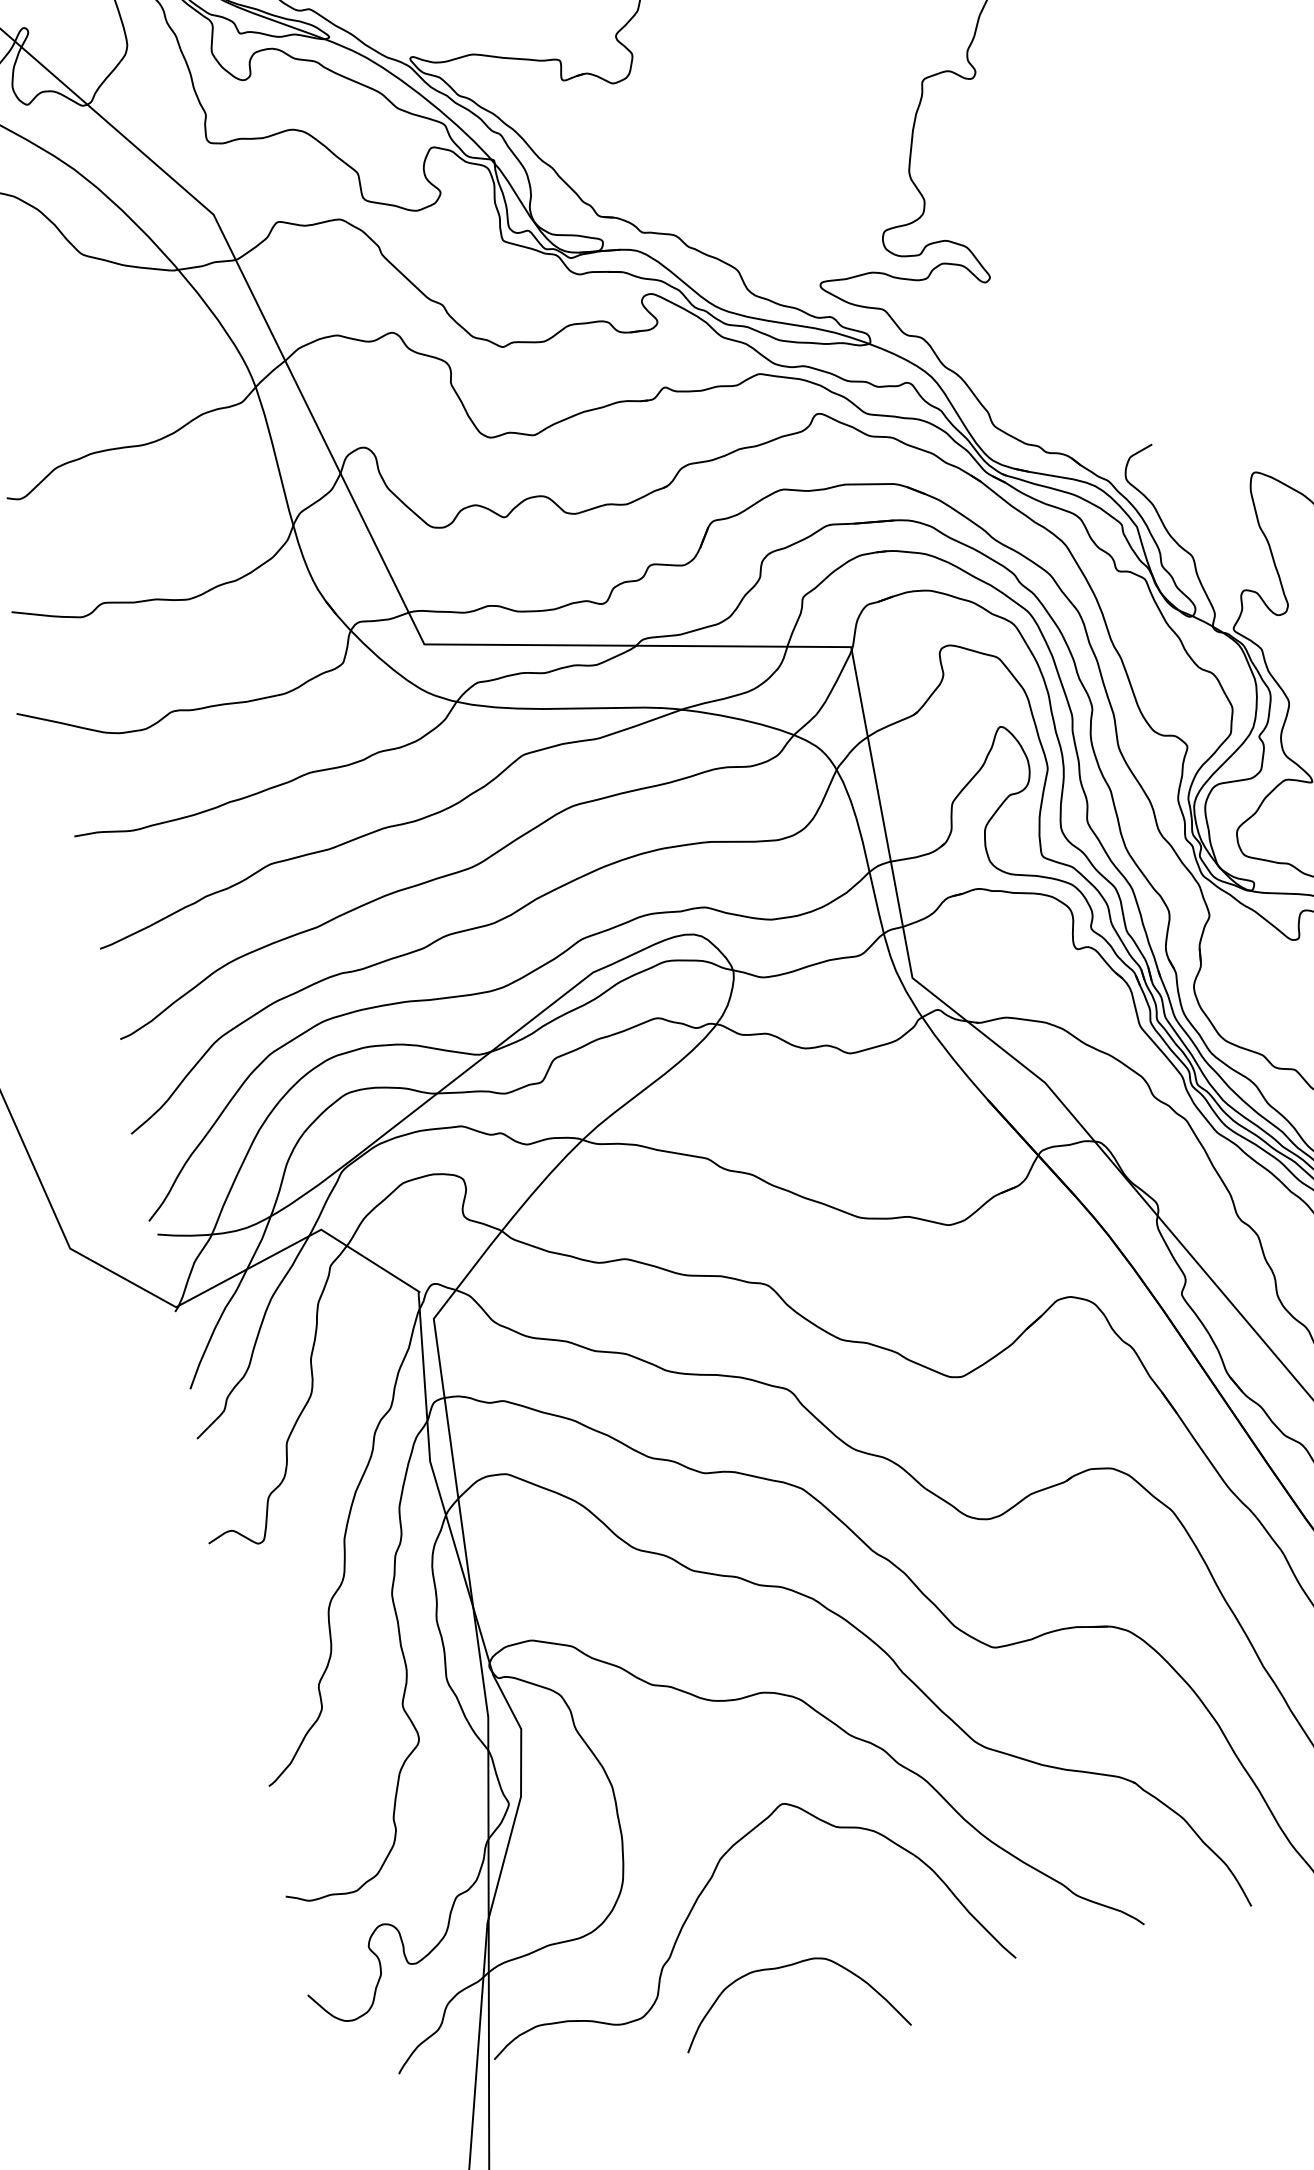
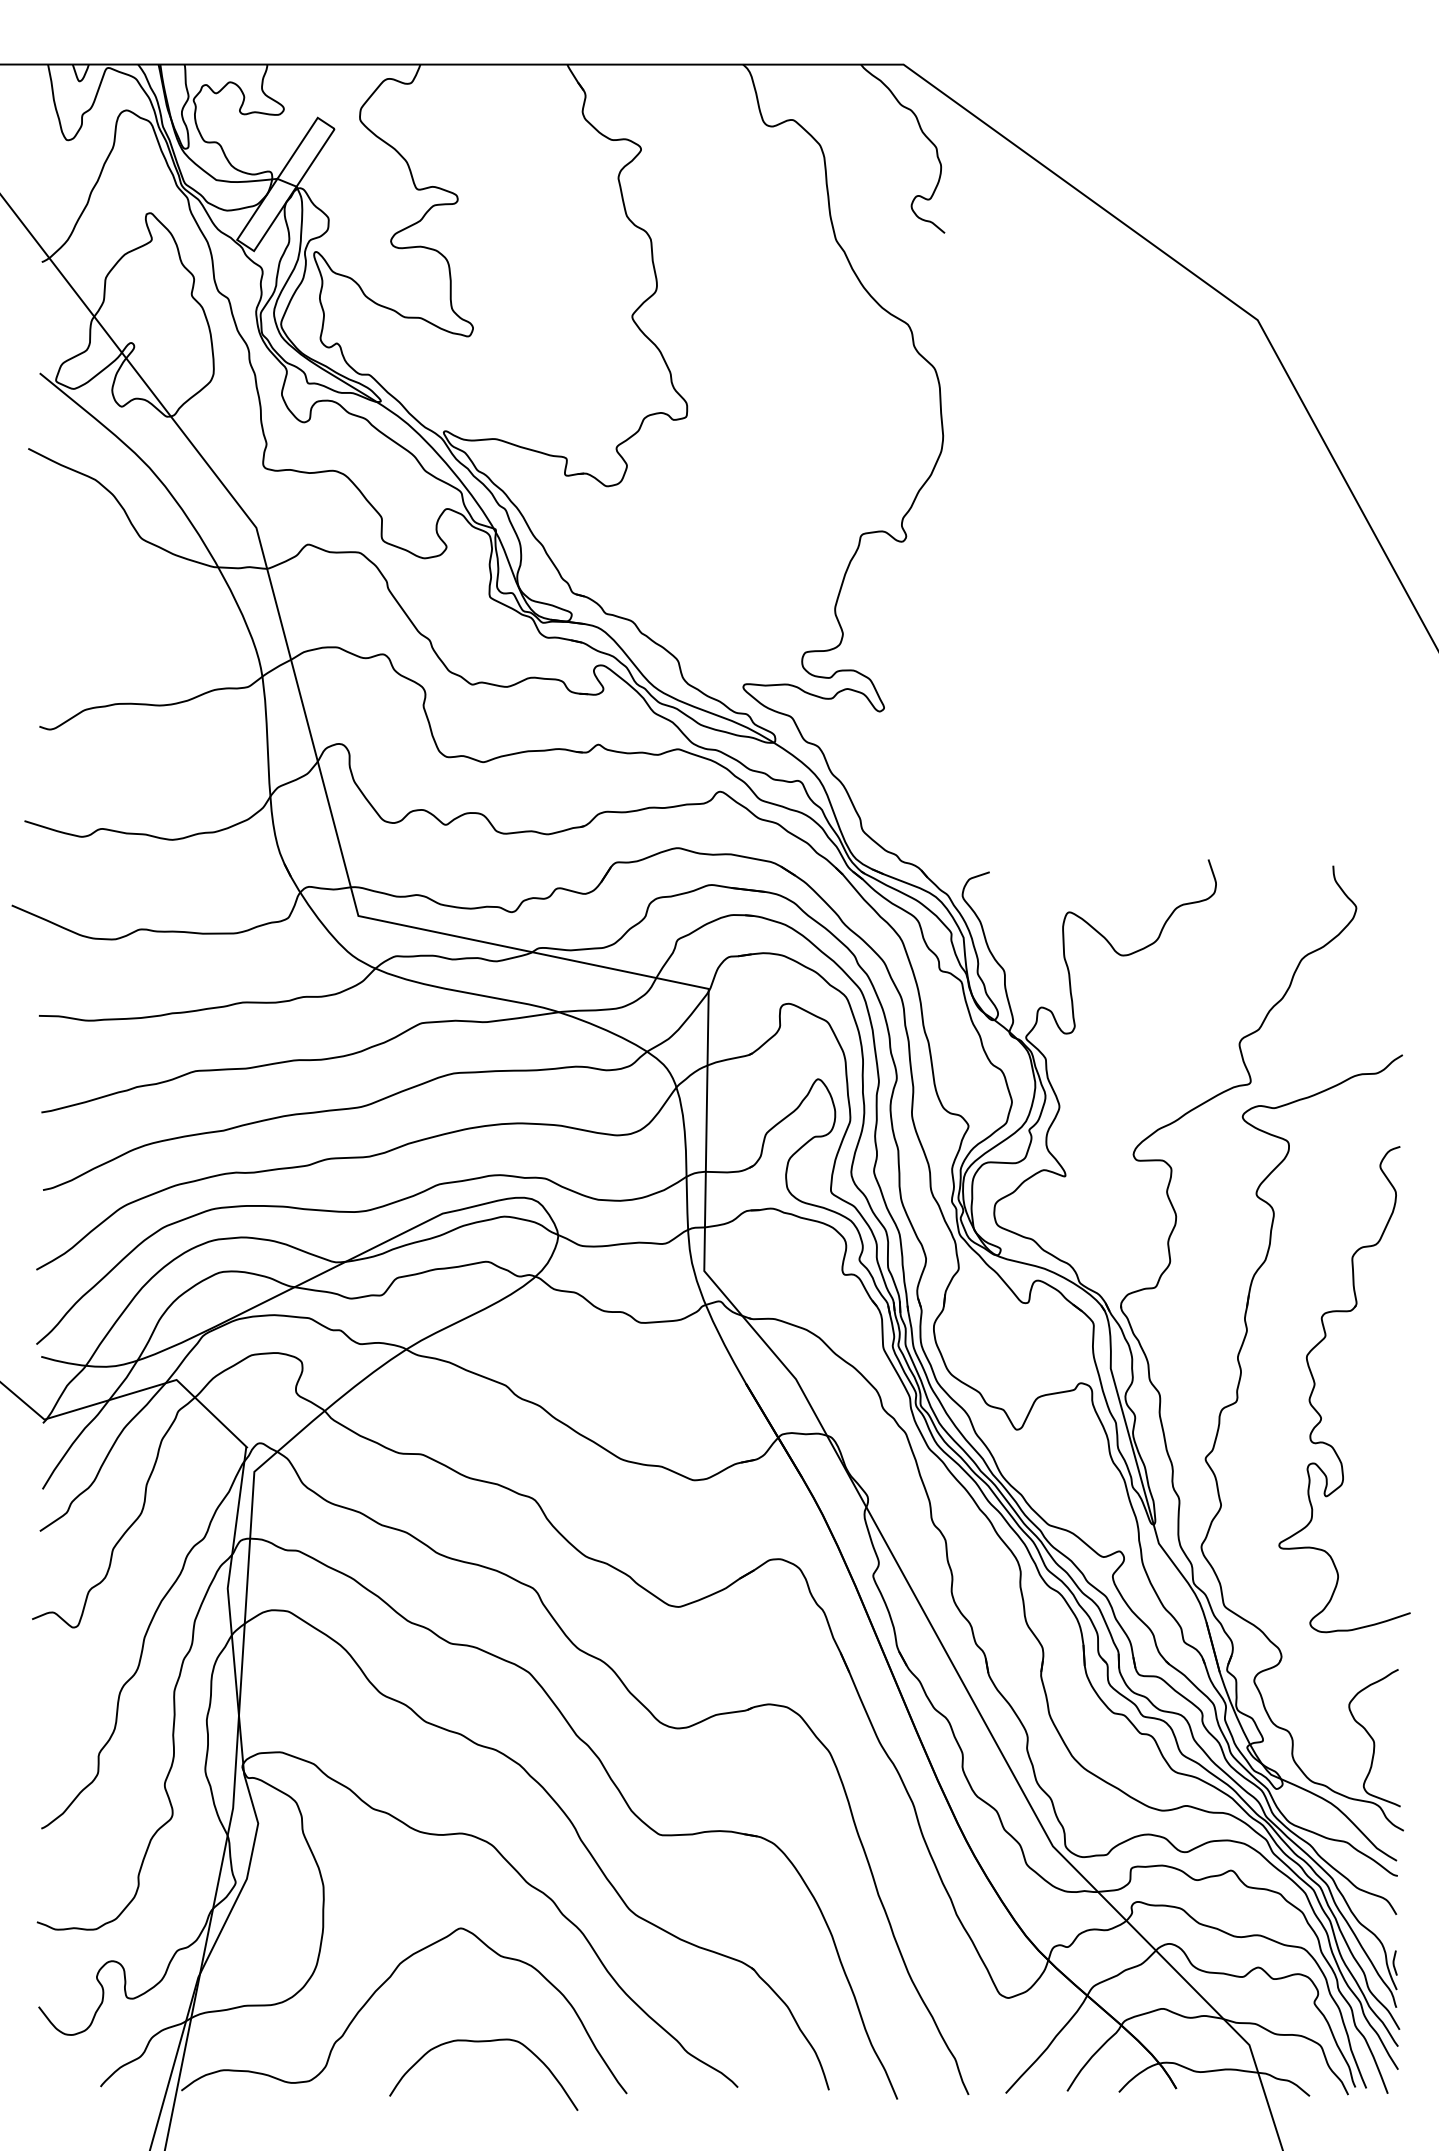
curve: (785, 1967) -> (483, 2042), moved

